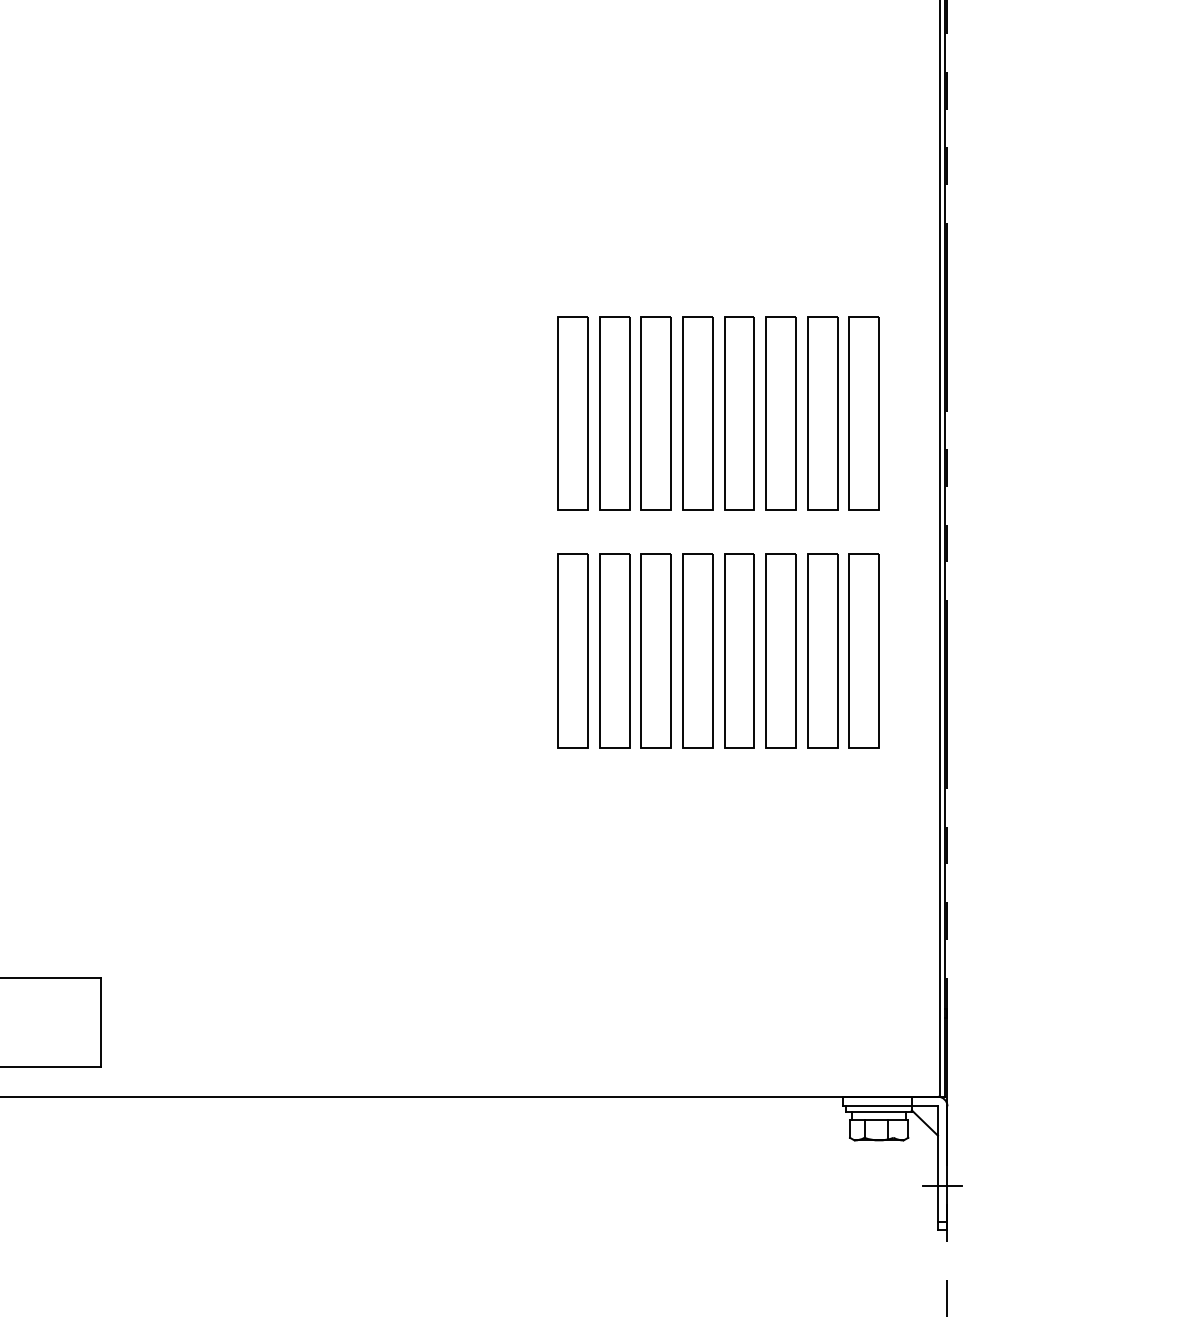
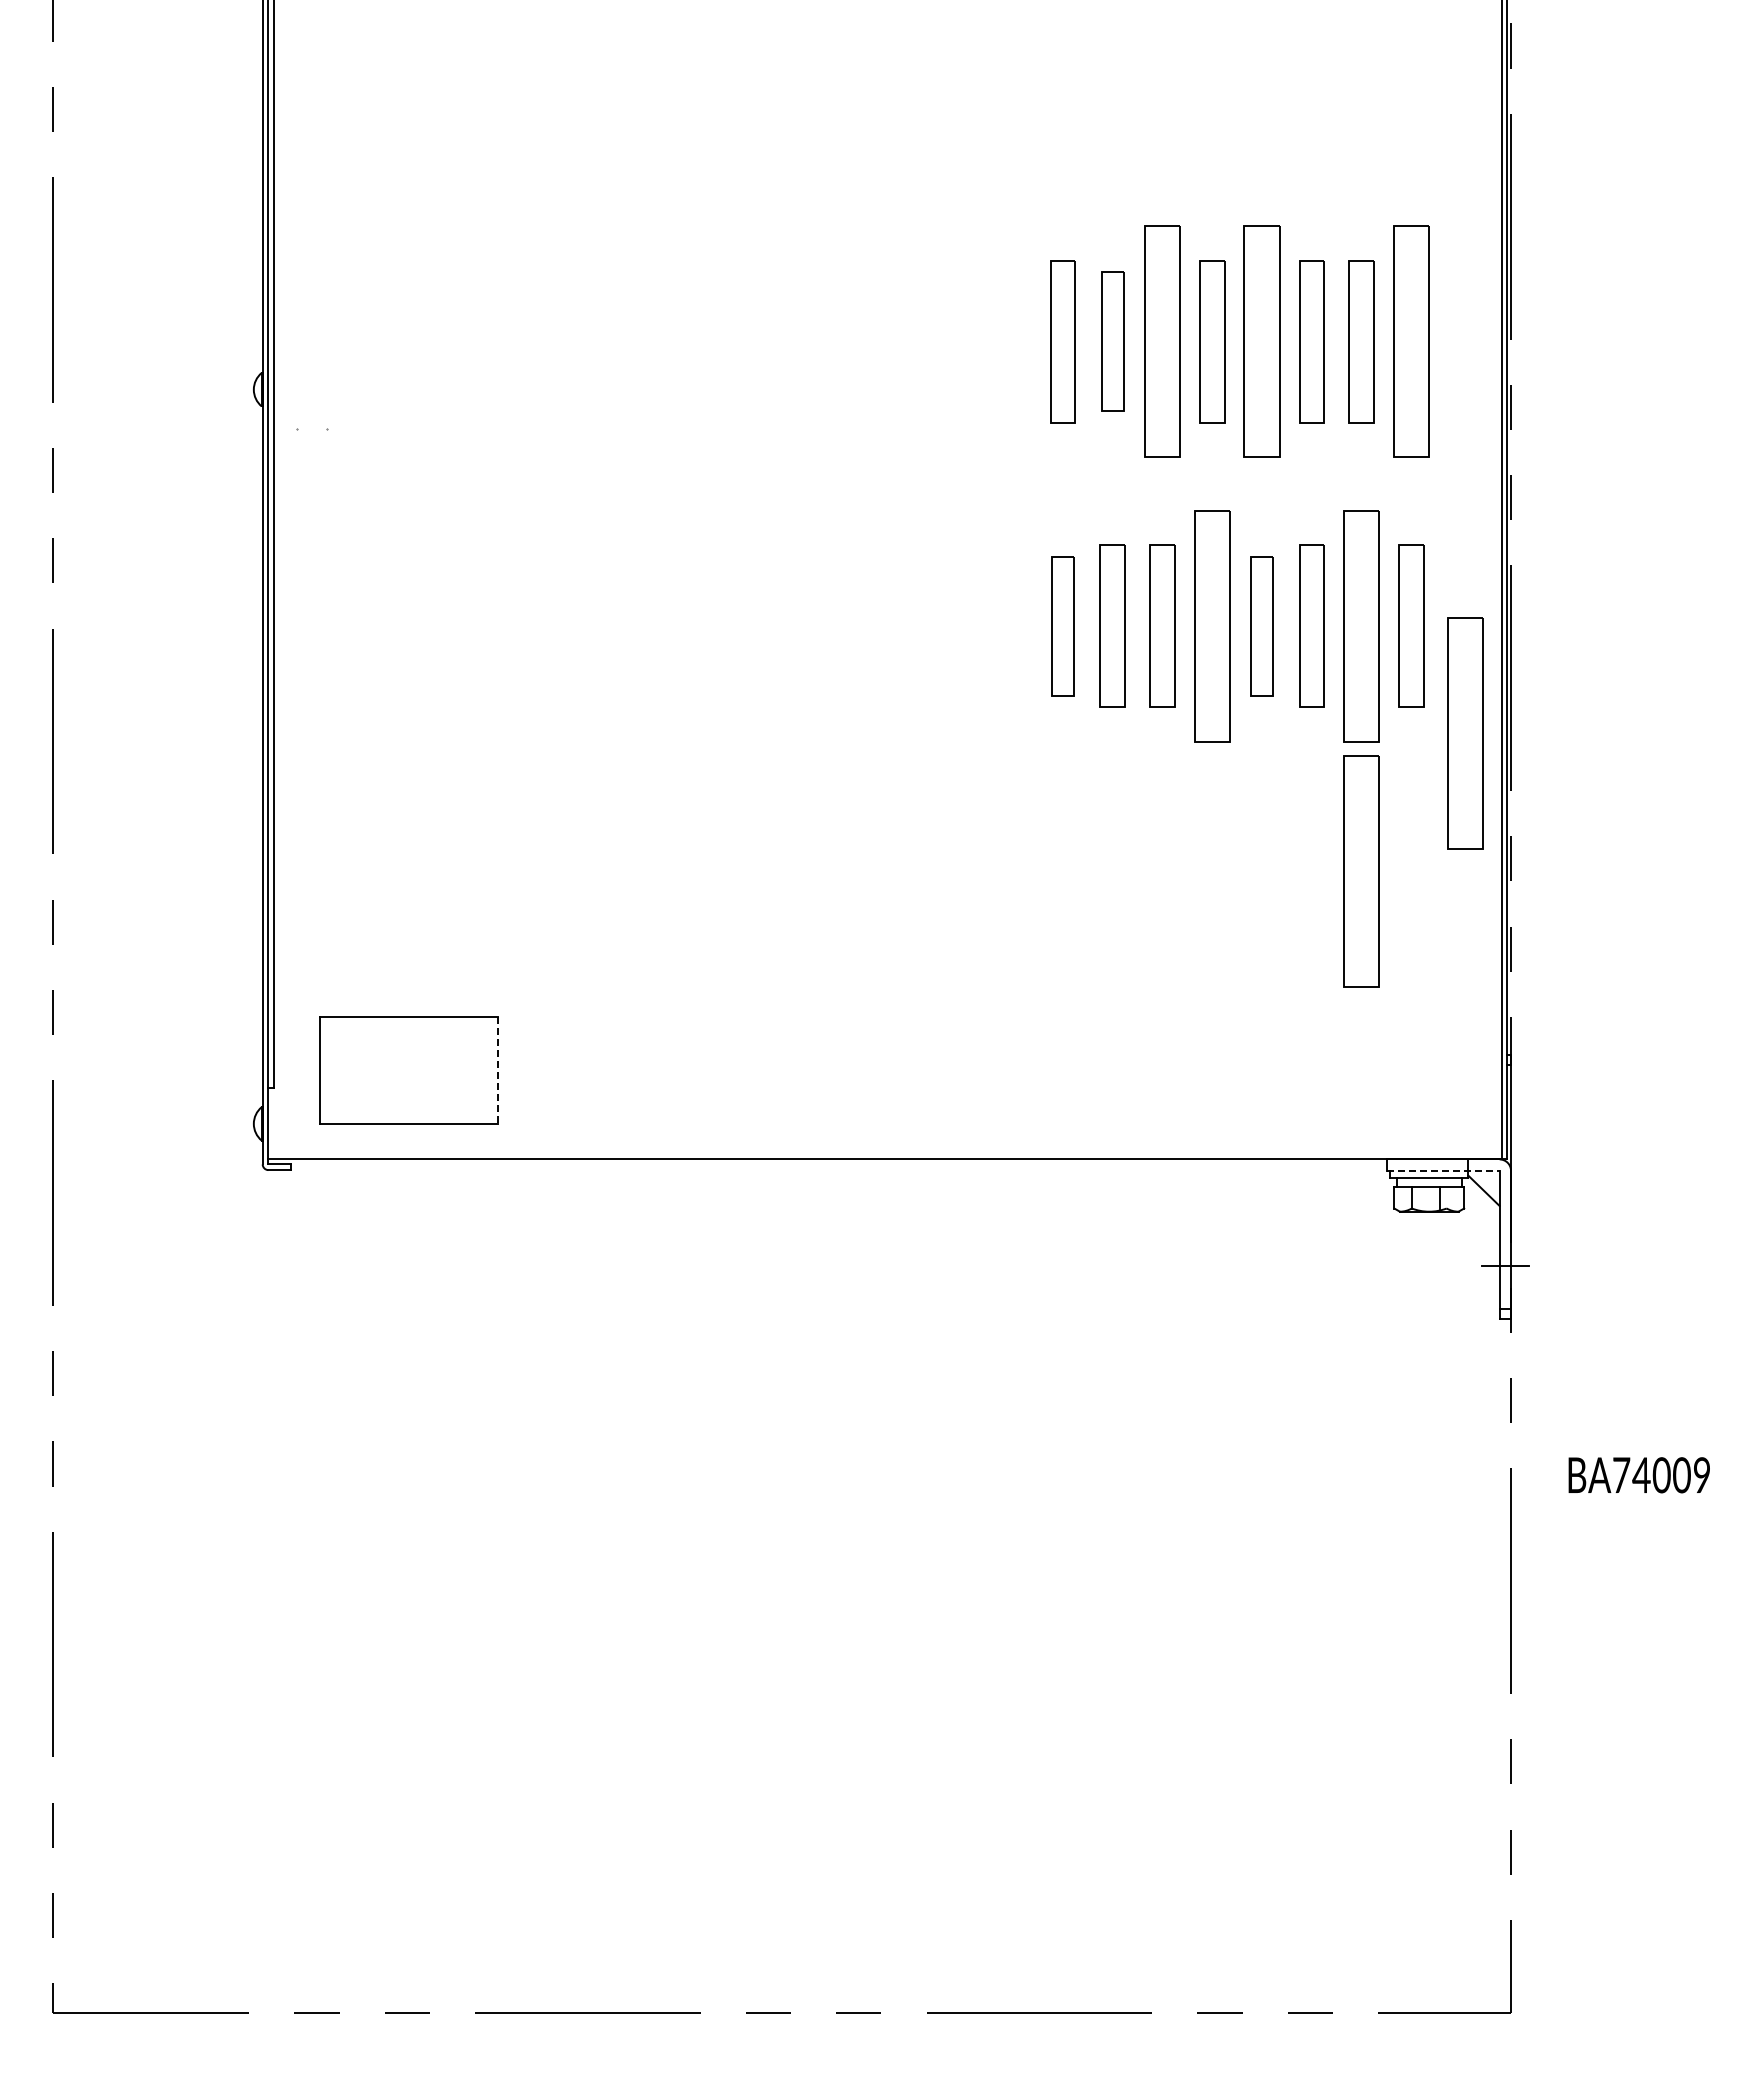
part: (572, 413) -> (1062, 341), size x0.7
part: (614, 413) -> (1112, 341), size x0.6
part: (697, 413) -> (1212, 341), size x0.7
part: (780, 413) -> (1311, 341), size x0.7
part: (822, 413) -> (1361, 341), size x0.7
part: (572, 651) -> (1062, 626), size x0.6
part: (614, 651) -> (1112, 626), size x0.7
part: (656, 651) -> (1162, 626), size x0.7
part: (738, 651) -> (1261, 626), size x0.6
part: (780, 651) -> (1311, 626), size x0.7
part: (864, 651) -> (1411, 626), size x0.7
part: (909, 740) -> (1465, 733), added
part: (822, 856) -> (1361, 871), added
line: (100, 1023) -> (497, 1071), solid -> dashed
line: (891, 1106) -> (1443, 1170), solid -> dashed

